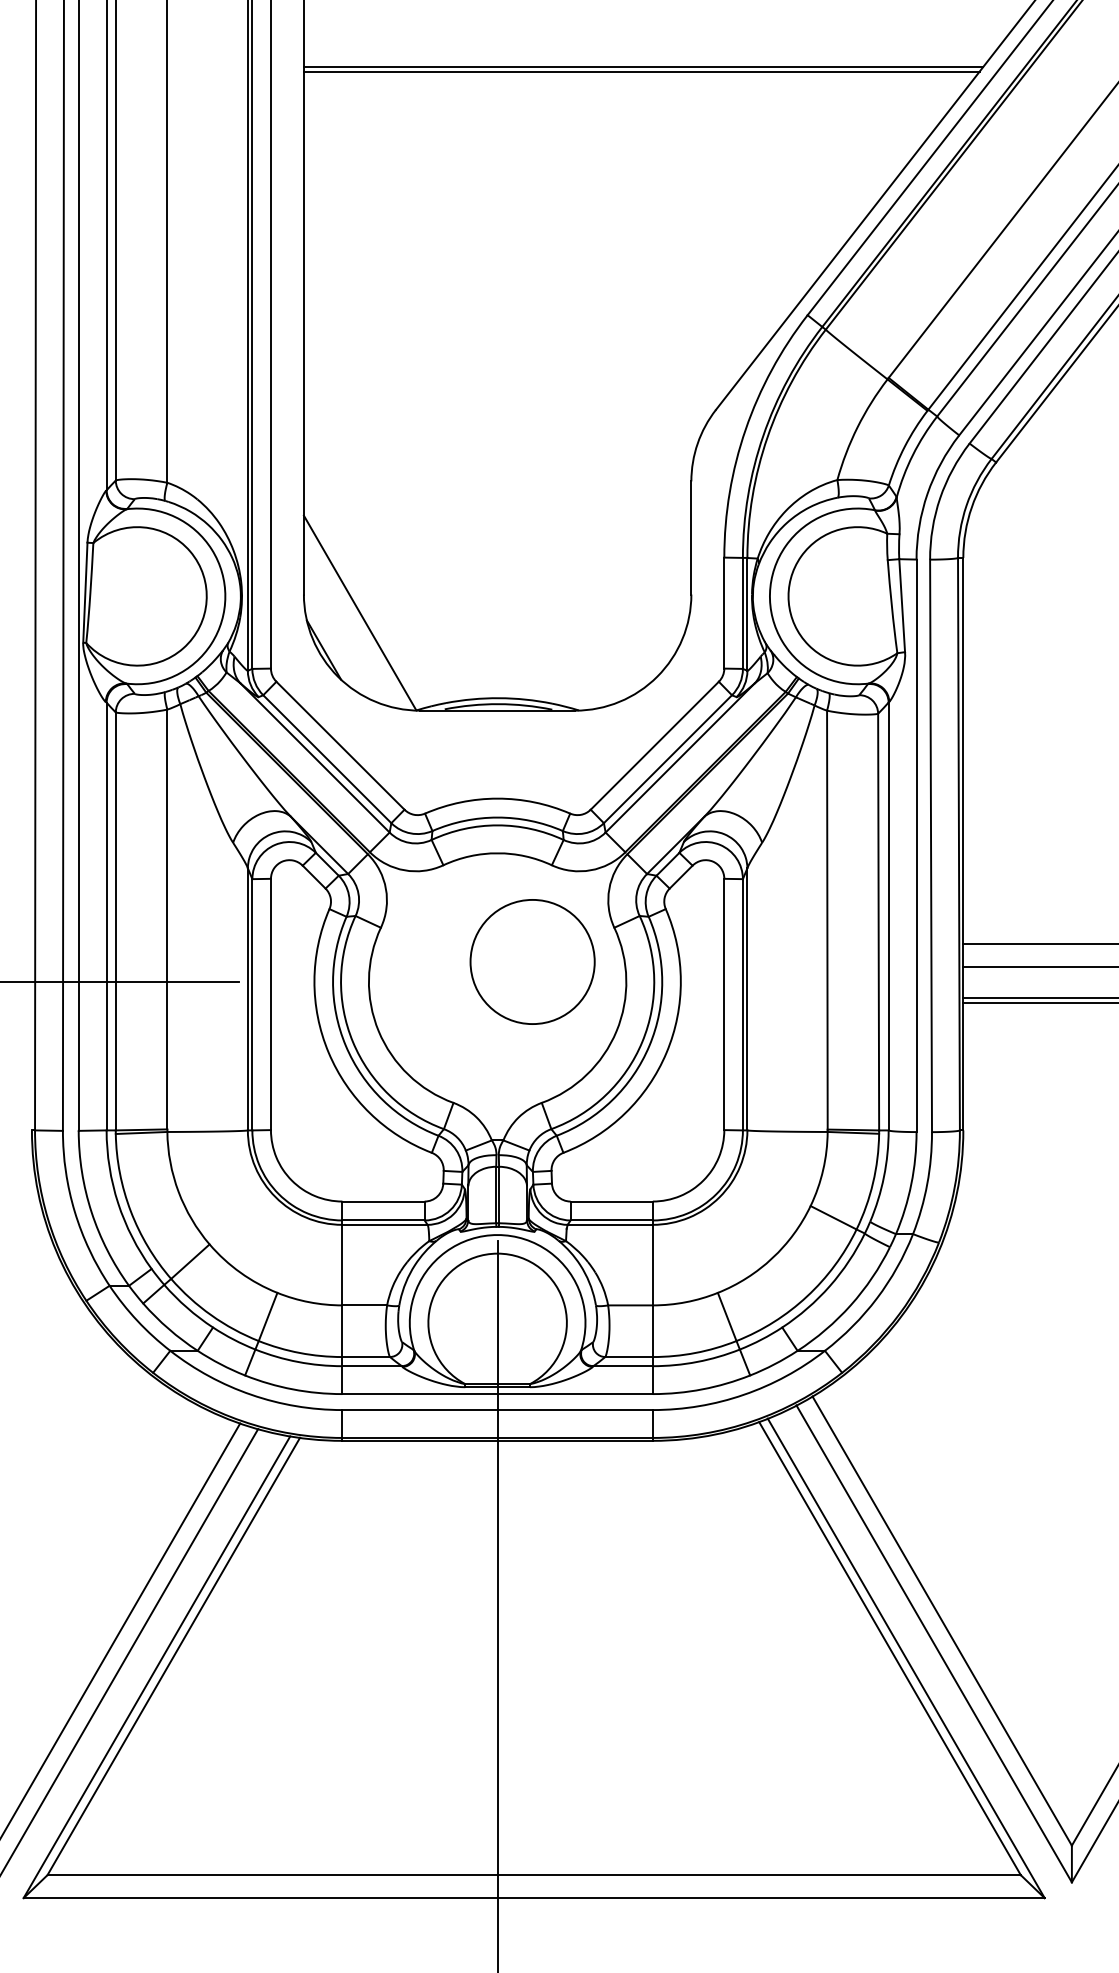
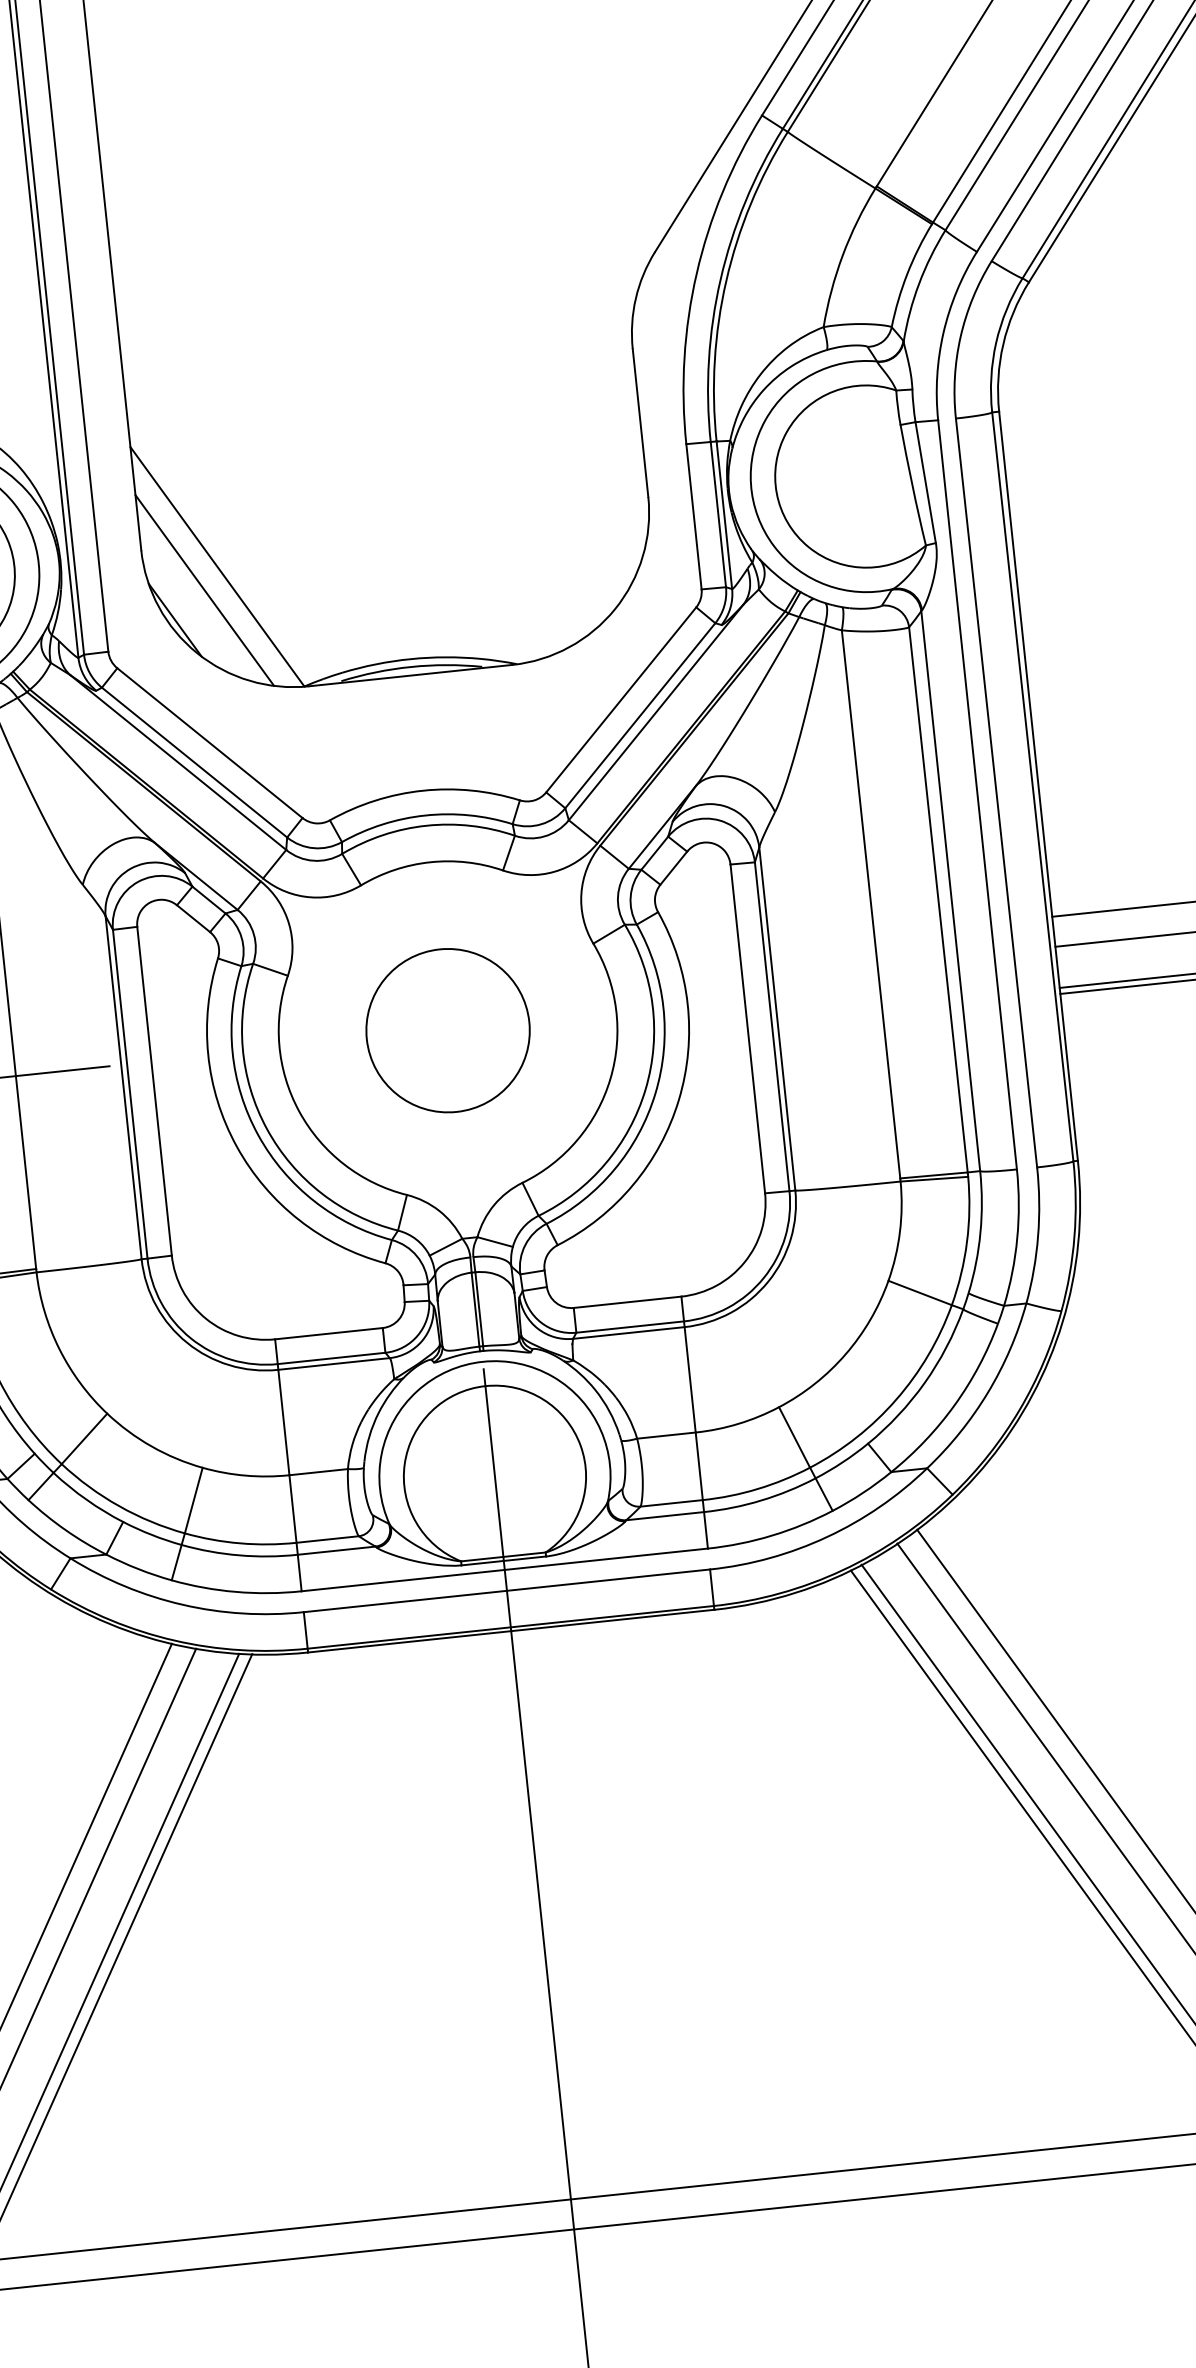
line: (348, 629) -> (204, 589), added
circle: (532, 961) -> (447, 1030), moved

